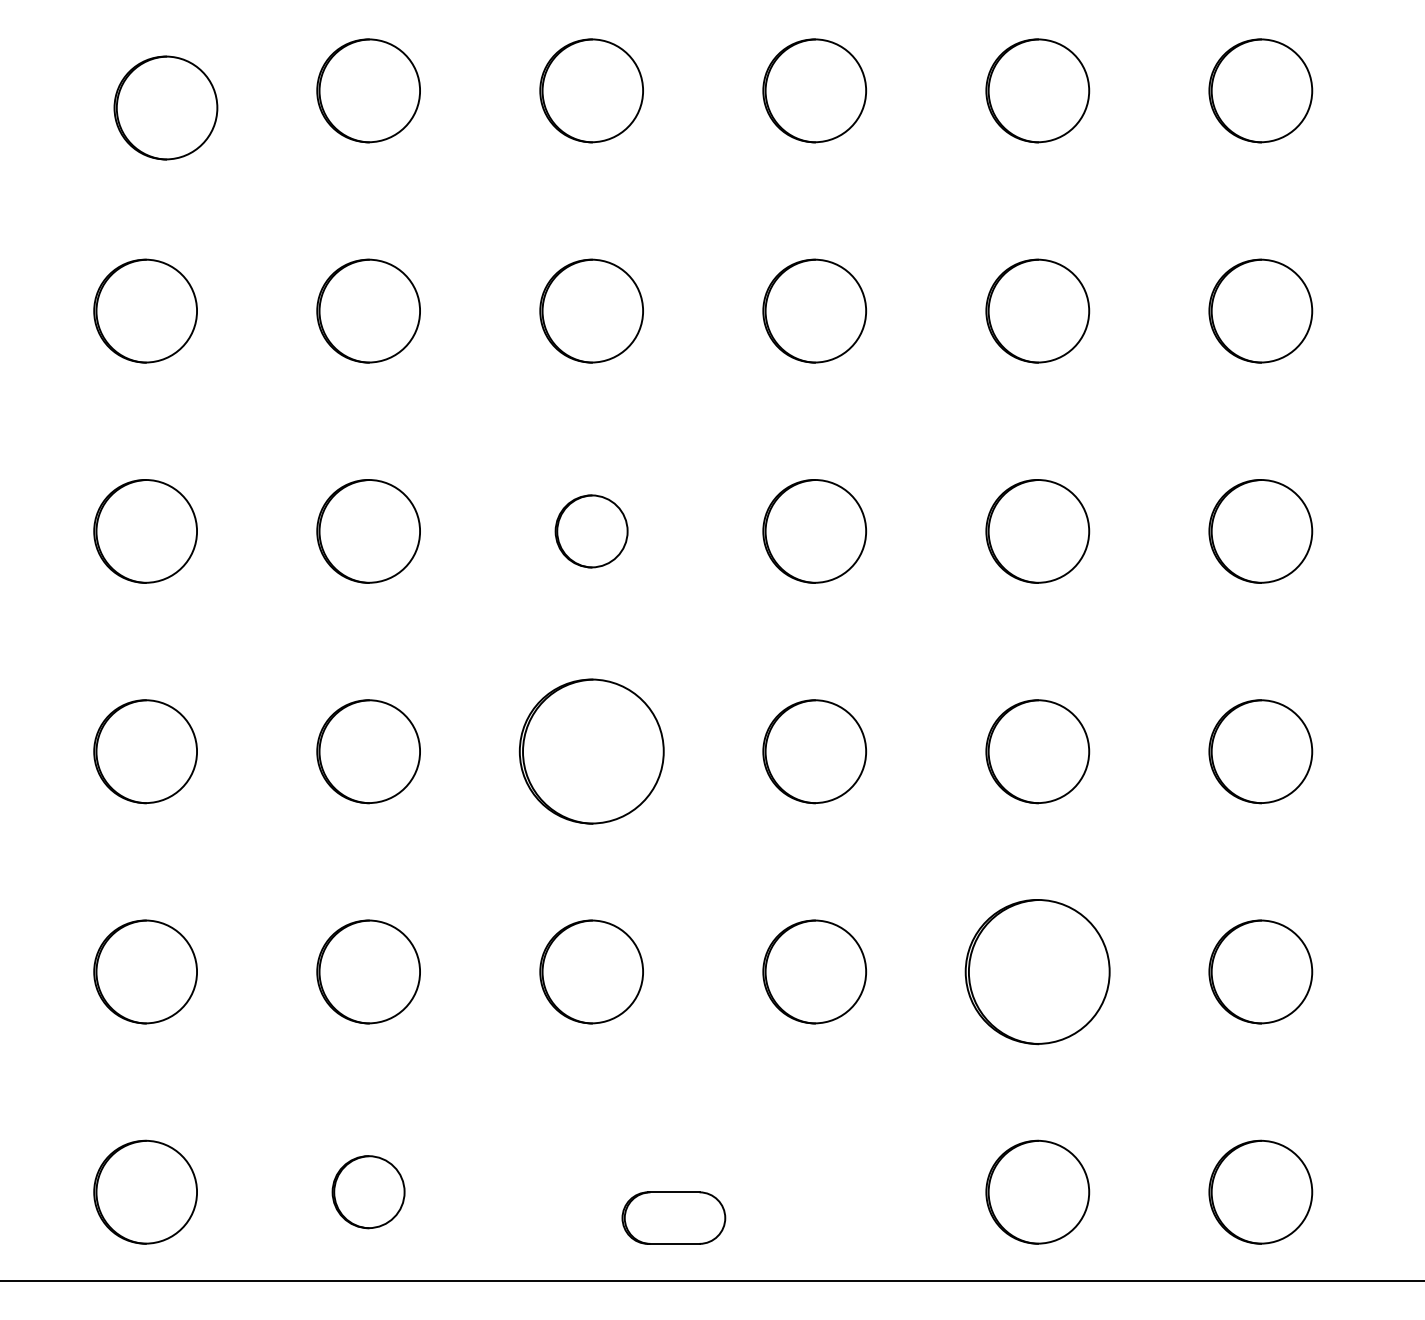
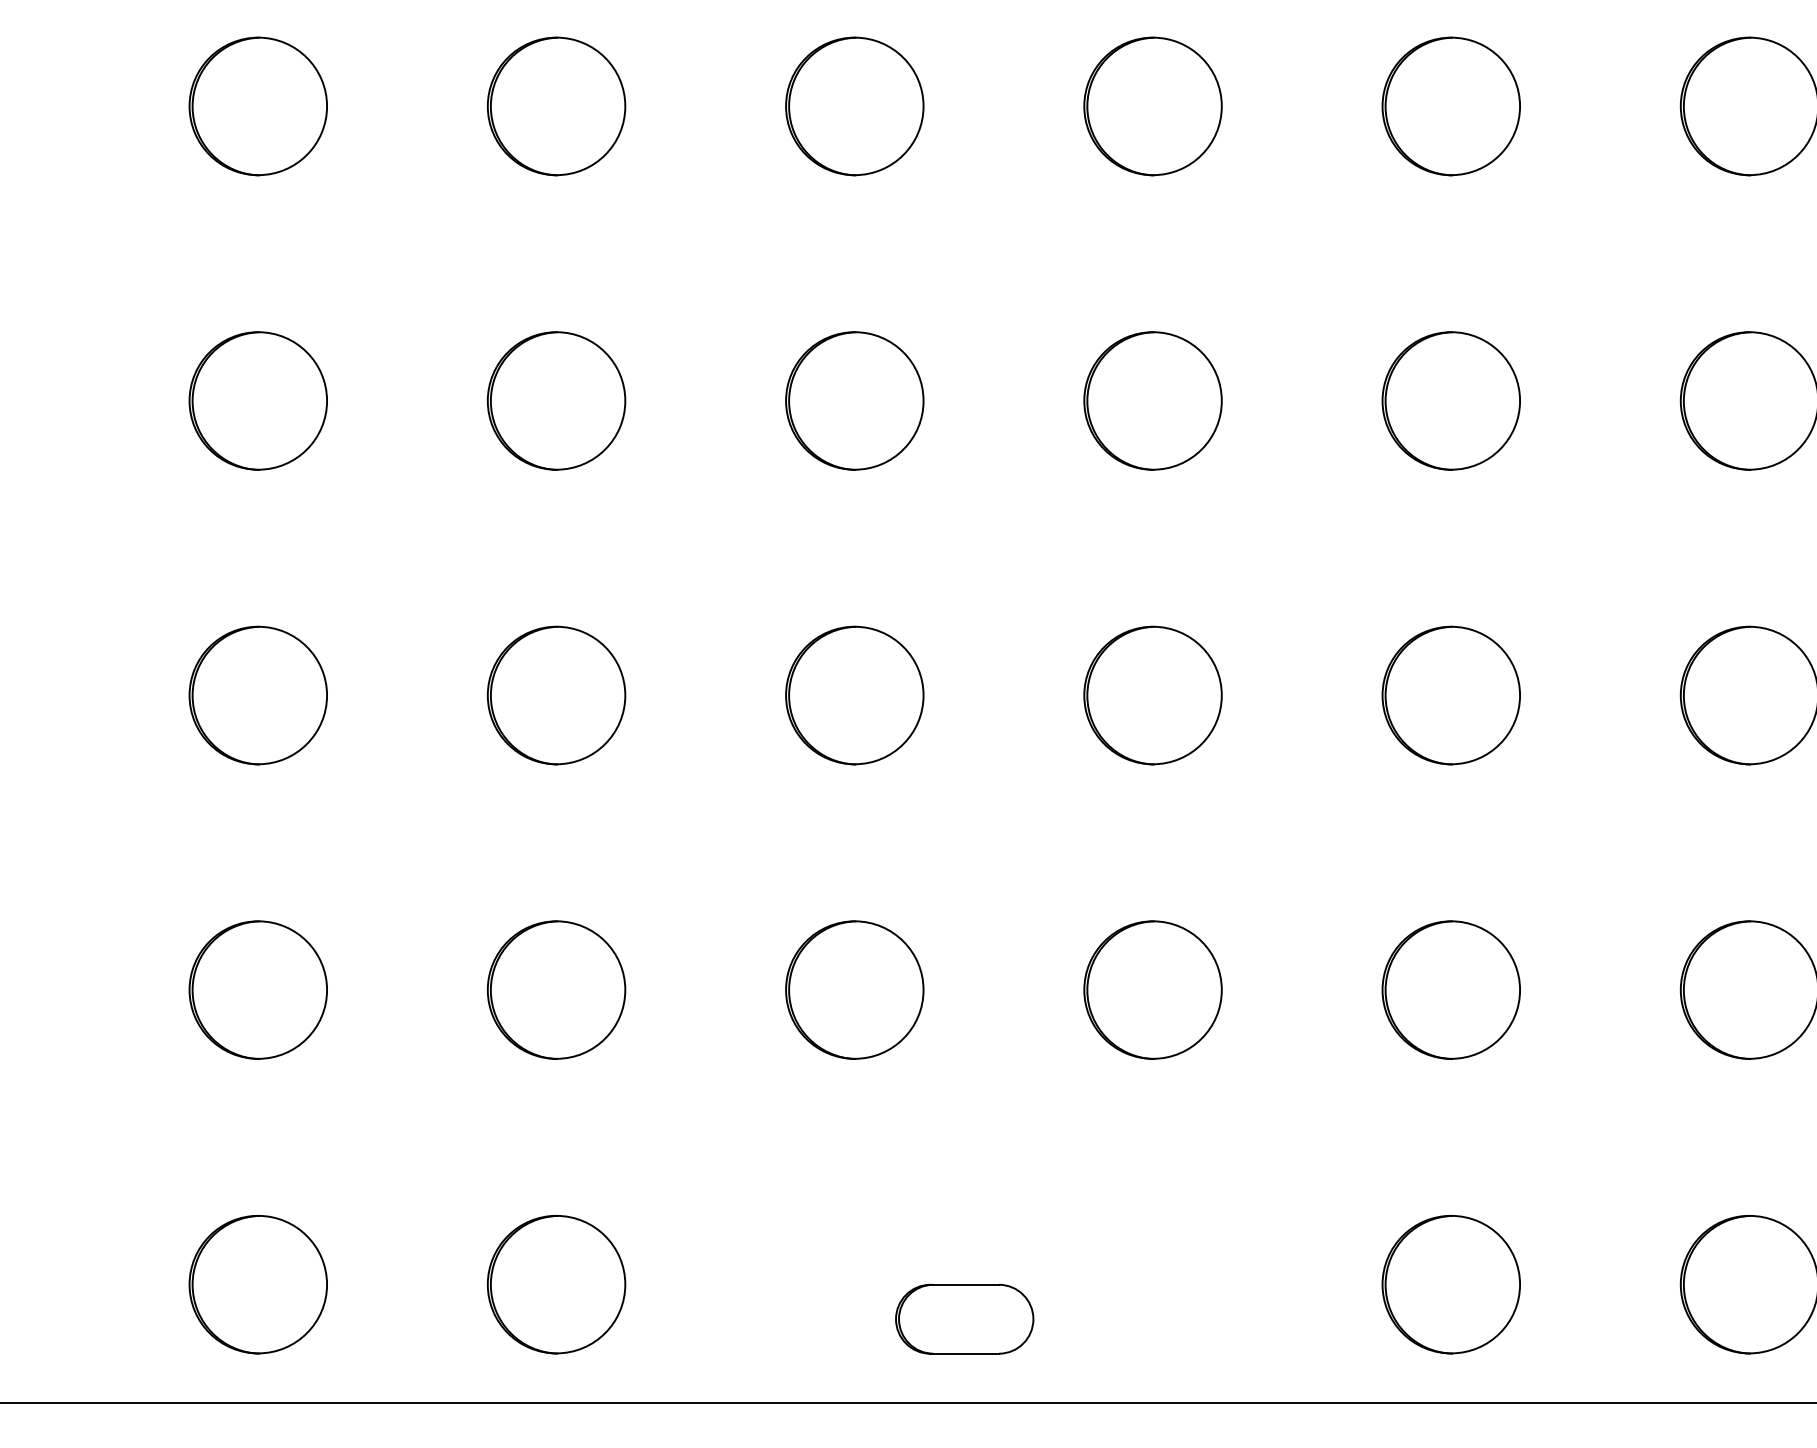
part: (591, 531) -> (854, 401), size x1.43
part: (591, 751) -> (854, 695), size x0.71
part: (1037, 971) -> (1450, 989), size x0.71
part: (368, 1191) -> (556, 1283), size x1.43

